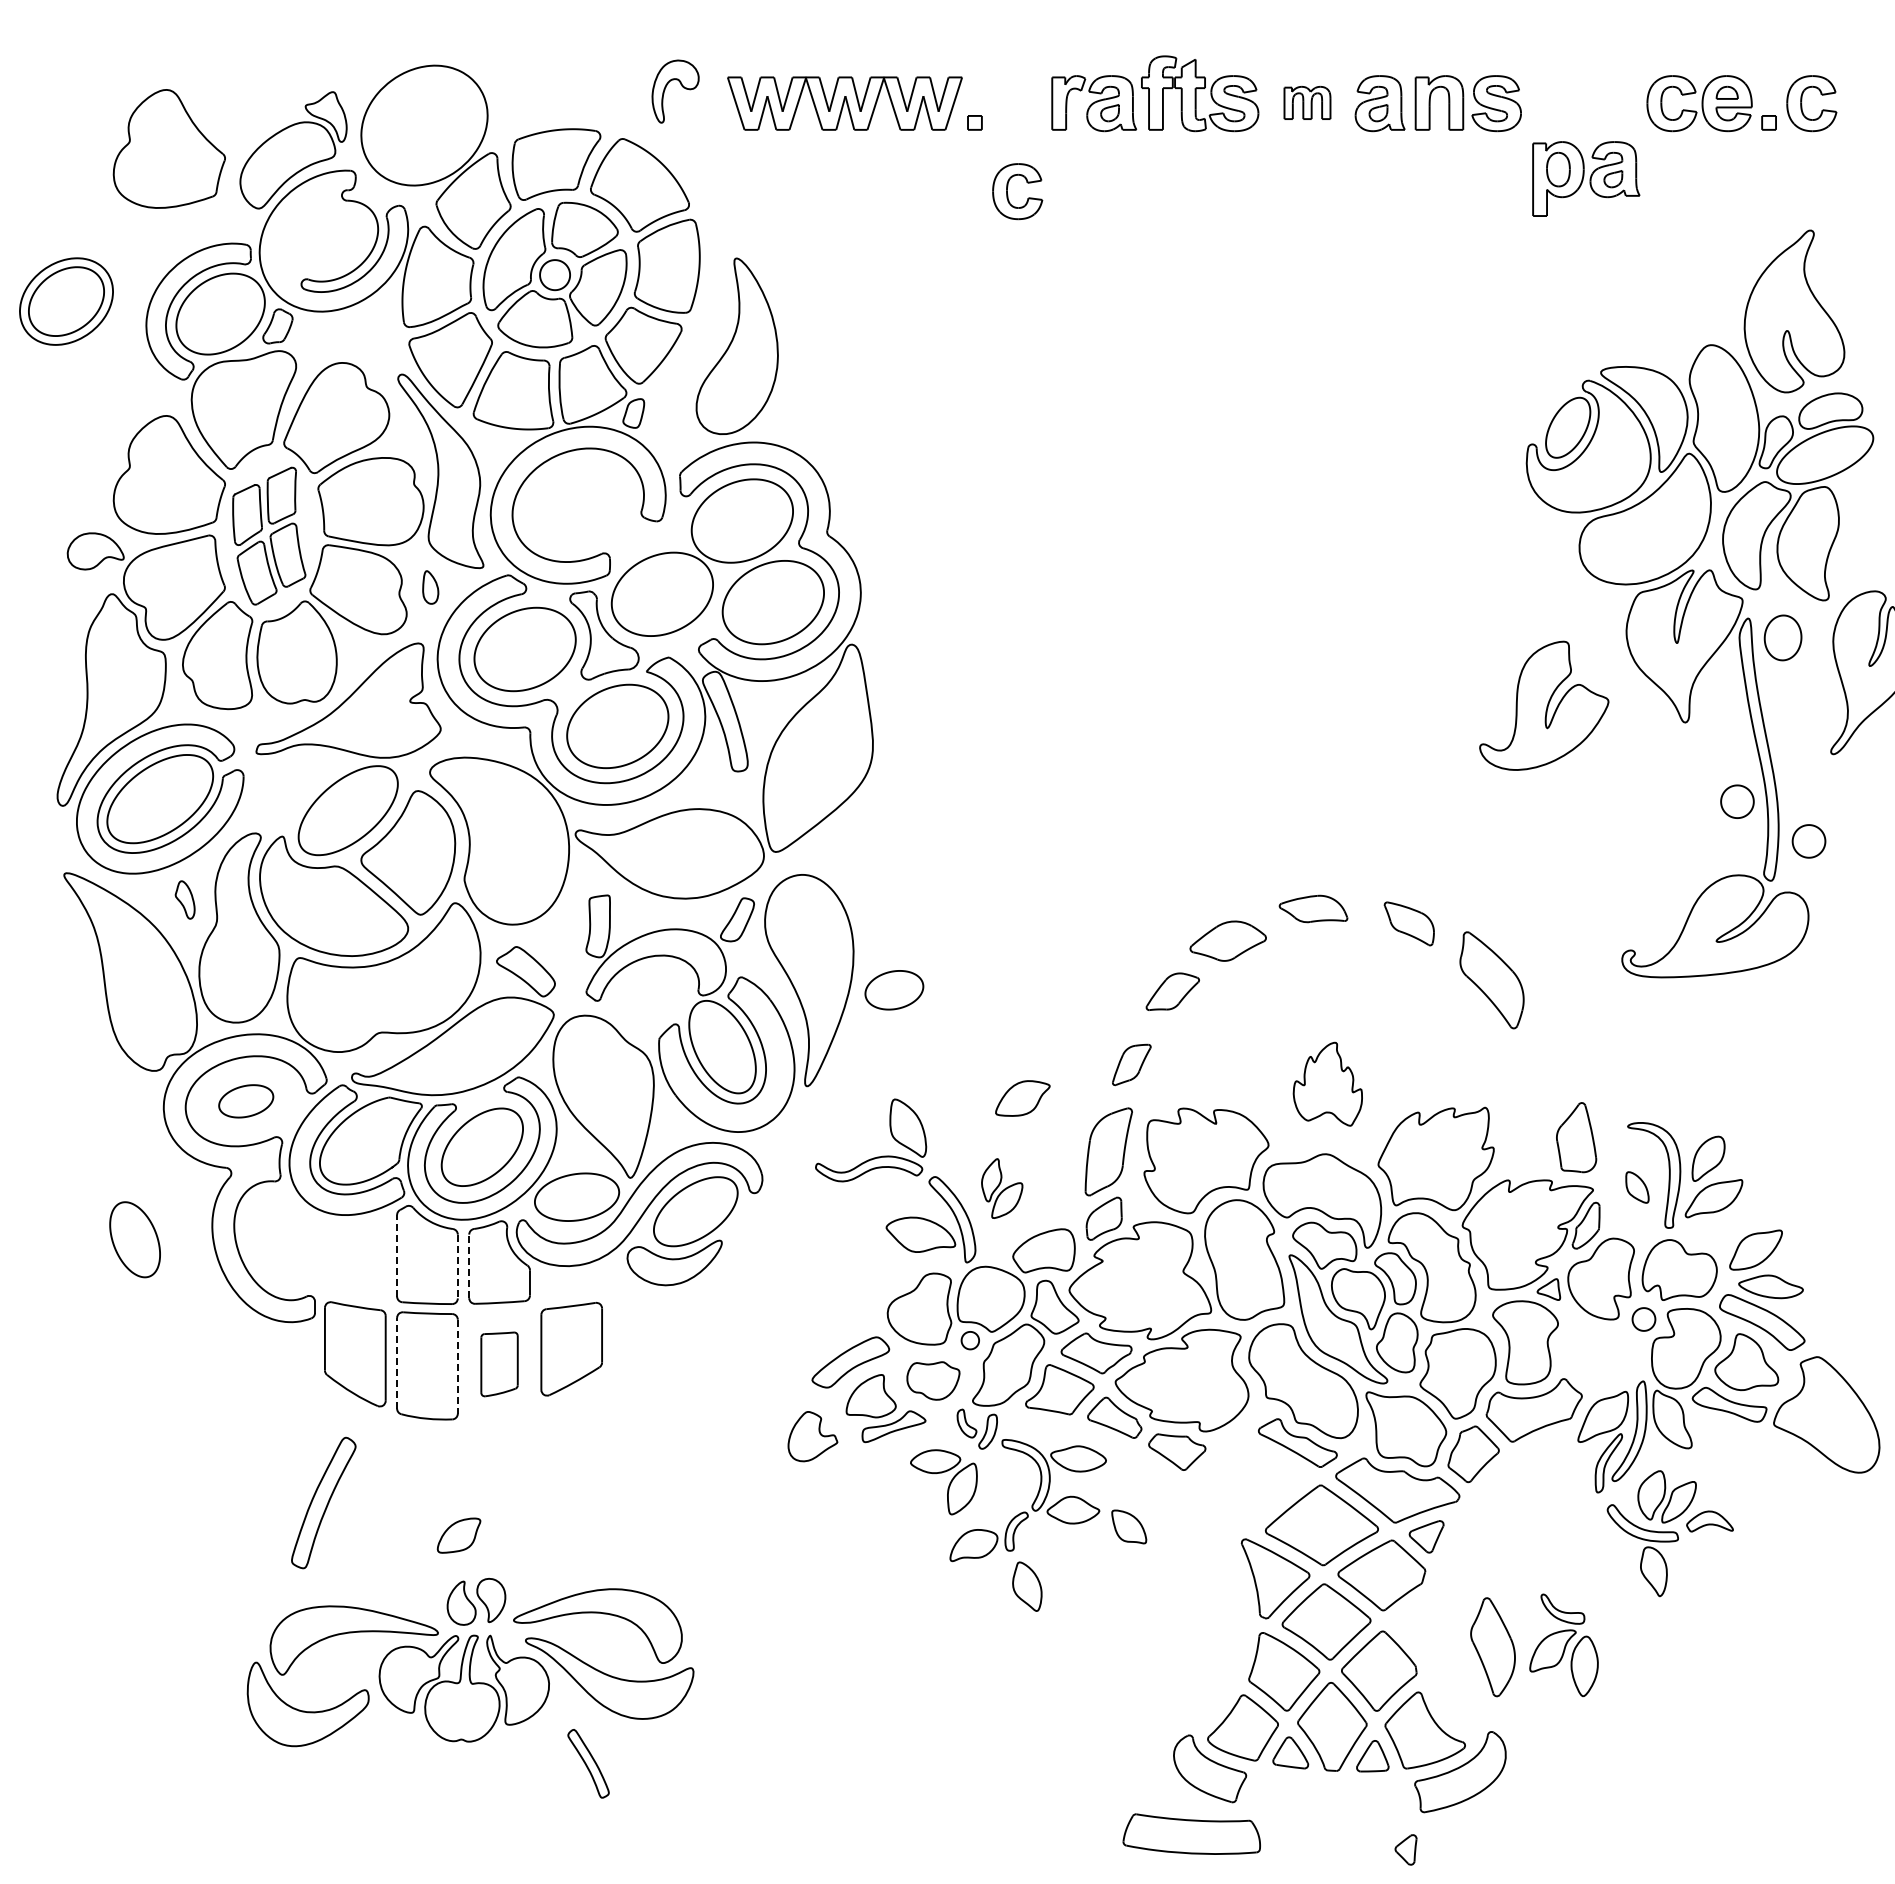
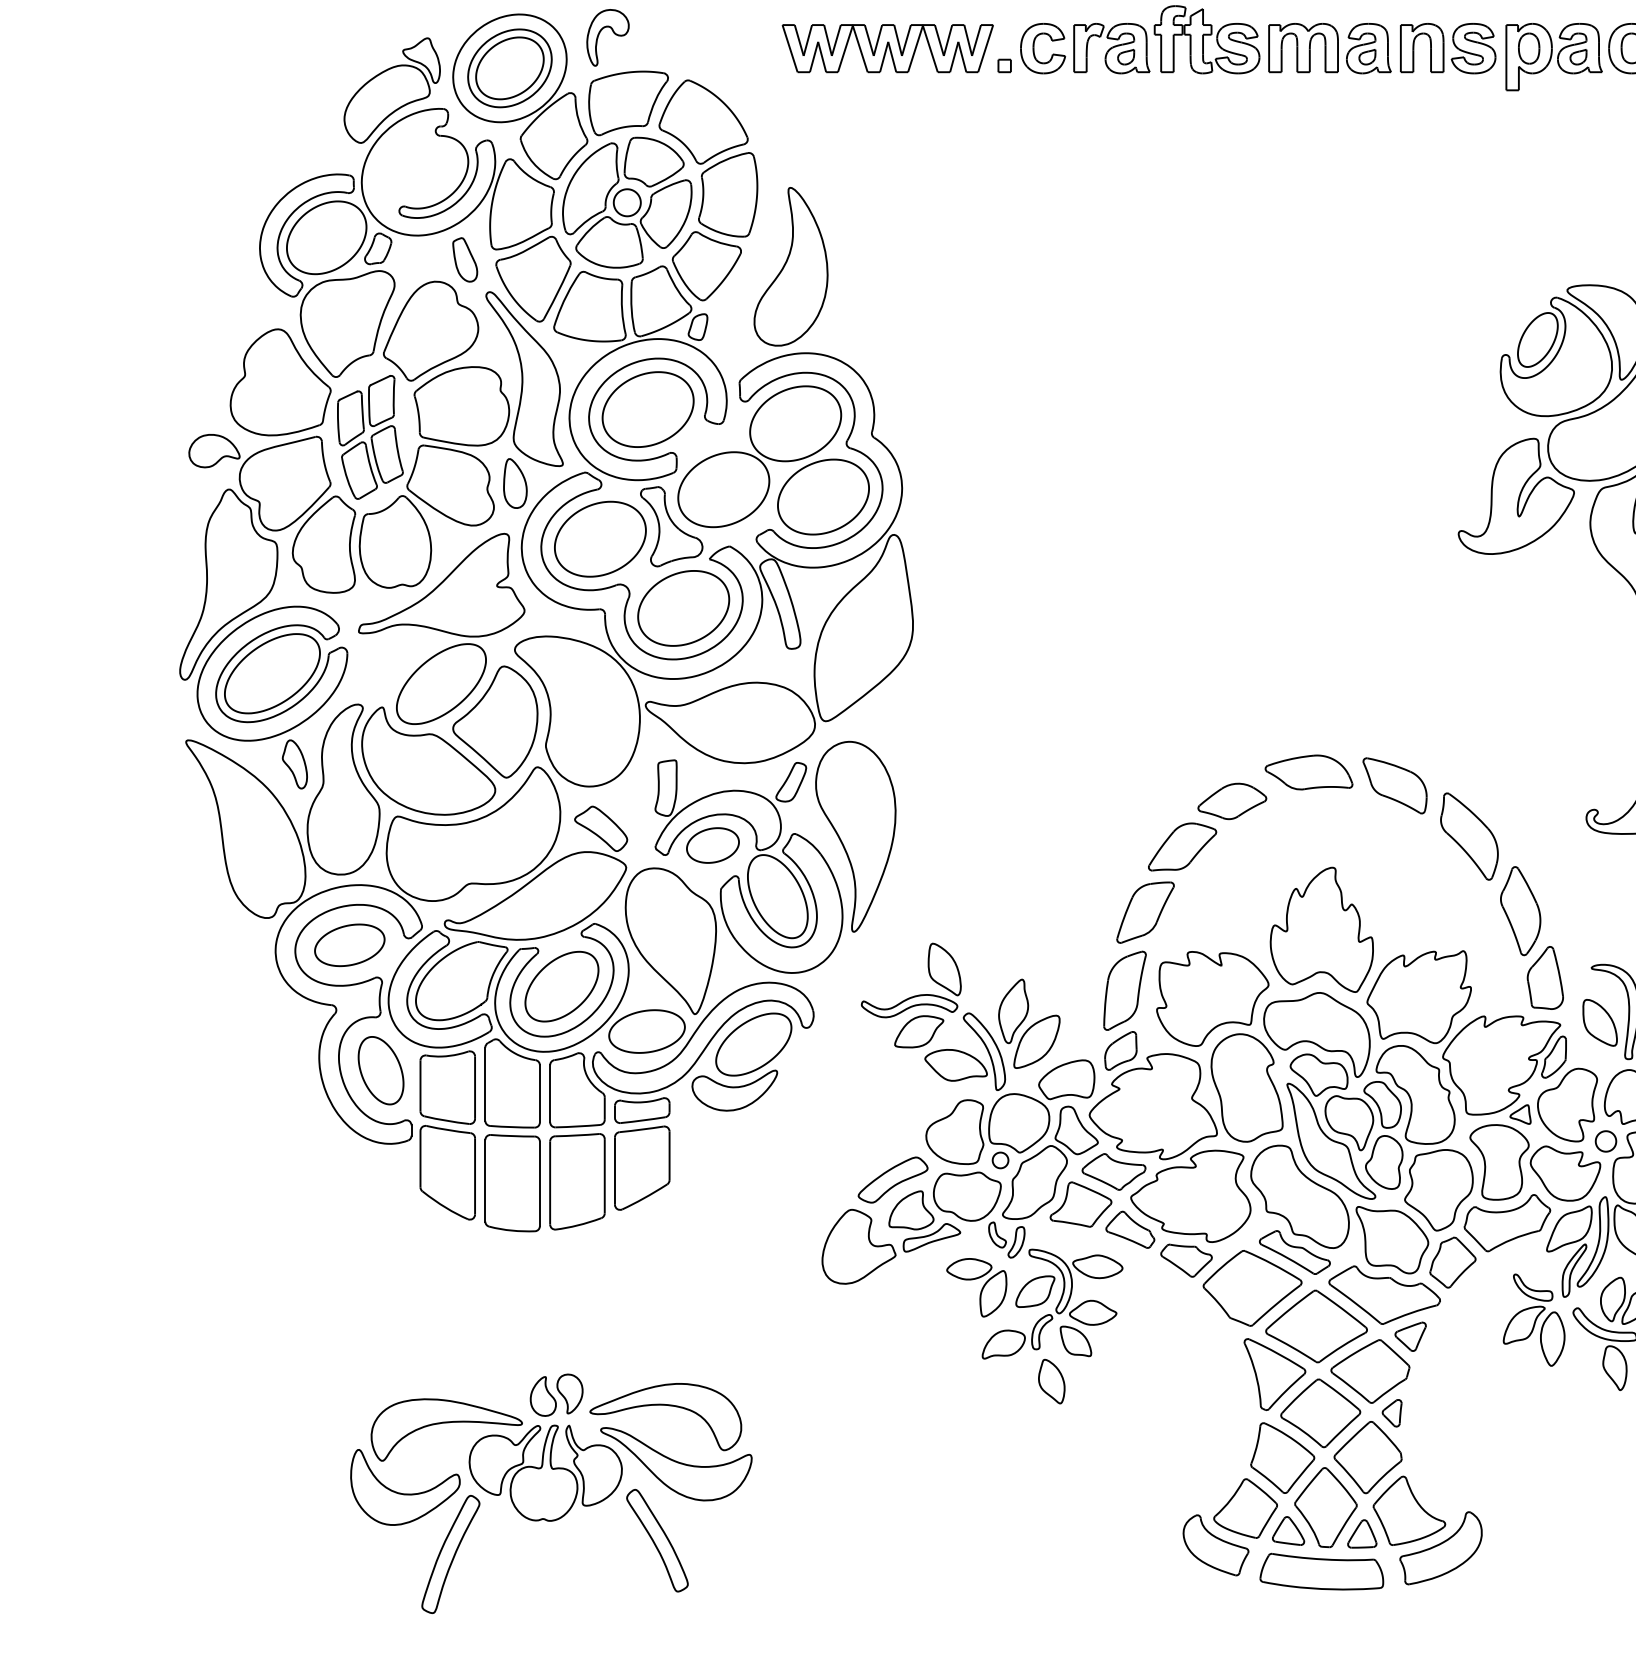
part: (681, 86) -> (613, 33), moved
part: (1307, 102) -> (1303, 47), size x1.67
part: (168, 148) -> (279, 88), removed
part: (1586, 178) -> (1554, 56), moved
part: (1008, 195) -> (1034, 52), moved
part: (66, 301) -> (509, 68), moved
part: (374, 338) -> (465, 259), added
part: (577, 504) -> (647, 408), added
part: (430, 587) -> (515, 483), size x1.67
part: (1544, 705) -> (1516, 496), moved
part: (184, 899) -> (294, 763), size x1.43
part: (1313, 908) -> (1308, 772), size x1.43
part: (1409, 923) -> (1395, 785), size x1.43
part: (894, 990) -> (713, 845), moved
part: (1172, 991) -> (1182, 846), size x1.43
part: (1131, 1064) -> (1145, 912), size x1.67
part: (1327, 1084) -> (1321, 930), size x1.67
part: (1022, 1098) -> (918, 1031), moved
part: (245, 1101) -> (349, 945), size x1.43
part: (1637, 1187) -> (1600, 1022), size x1.67
part: (1001, 1188) -> (1028, 1023), size x1.67
part: (134, 1239) -> (380, 1070), moved
line: (397, 1255) -> (485, 1083), dashed -> solid
part: (355, 1259) -> (447, 1087), added
line: (457, 1266) -> (539, 1093), dashed -> solid
line: (469, 1266) -> (550, 1093), dashed -> solid
part: (571, 1284) -> (642, 1109), added
part: (1598, 1355) -> (1565, 1173), added
line: (397, 1362) -> (485, 1180), dashed -> solid
part: (499, 1364) -> (577, 1181), size x1.67
line: (457, 1367) -> (539, 1184), dashed -> solid
part: (933, 1380) -> (967, 1196), size x1.43
part: (812, 1436) -> (858, 1246), size x1.67
part: (1250, 1482) -> (1252, 1287), added
part: (323, 1502) -> (450, 1554), moved
part: (1129, 1526) -> (1076, 1340), moved
part: (458, 1535) -> (1034, 1291), moved
part: (1563, 1644) -> (1533, 1319), moved
part: (1492, 1647) -> (1520, 911), moved
part: (588, 1763) -> (657, 1540), size x1.67
part: (1191, 1833) -> (1321, 1571), moved
part: (1405, 1849) -> (1391, 1412), moved

